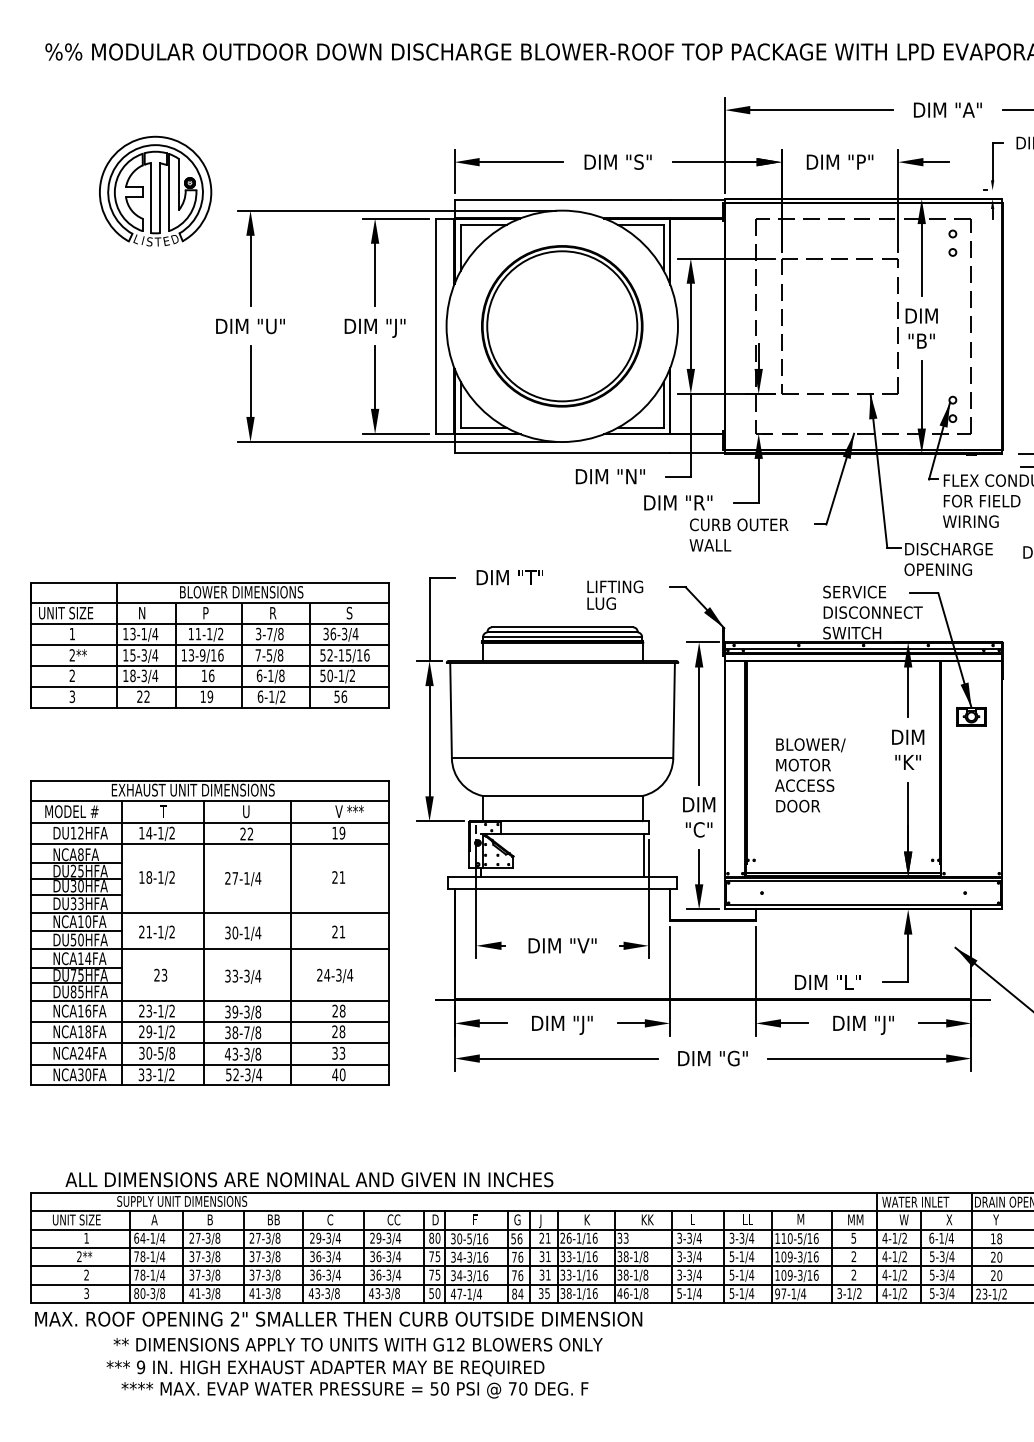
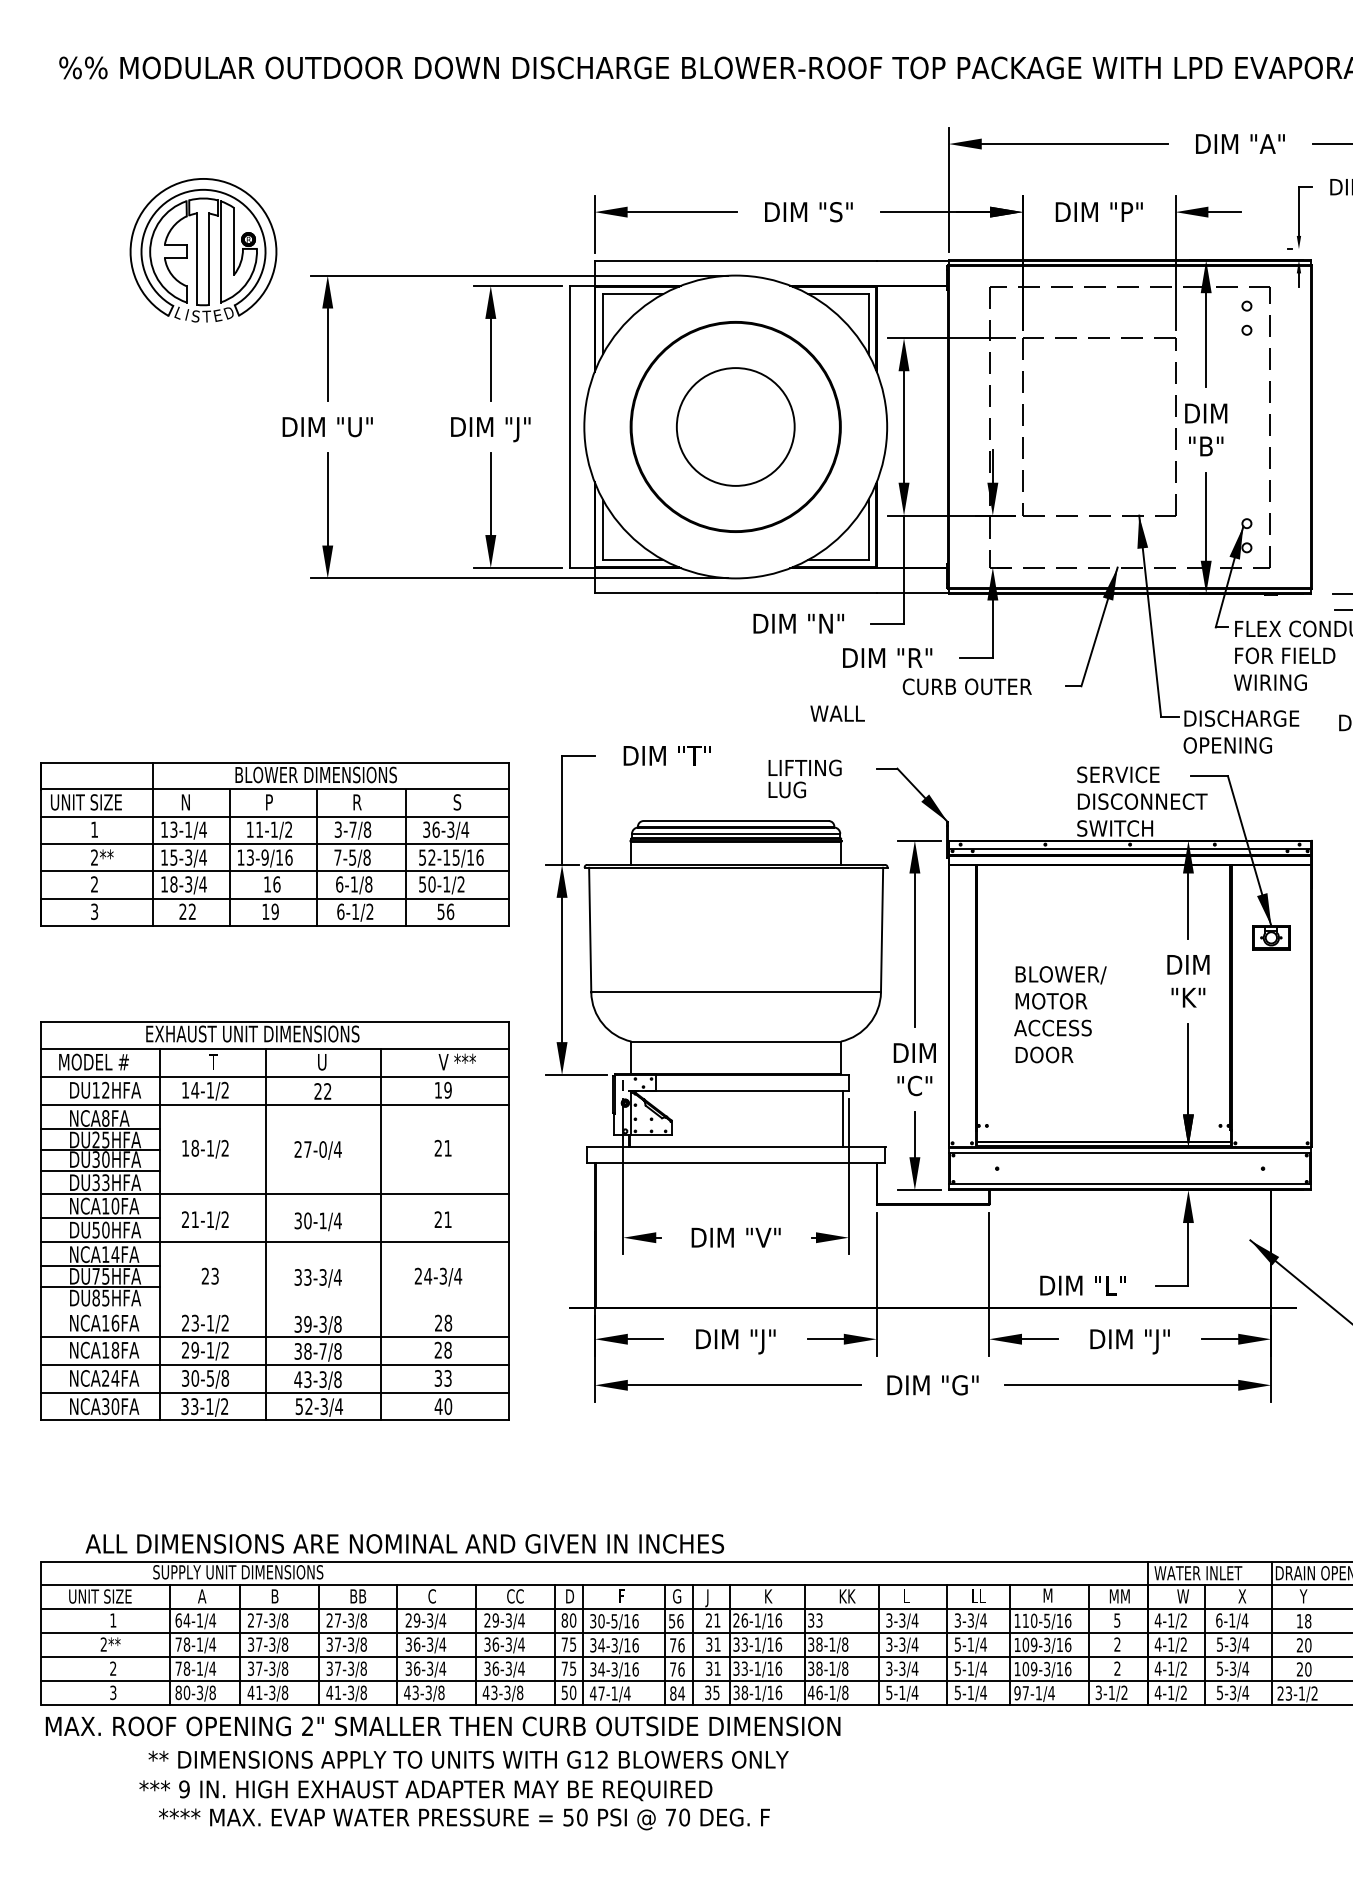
circle: (562, 325) -> (735, 426), size x0.6
text: (710, 545) -> (837, 713), moved
text: (246, 878) -> (322, 1149), 27-1/4 -> 27-0/4
line: (209, 1000) -> (274, 1309), removed

